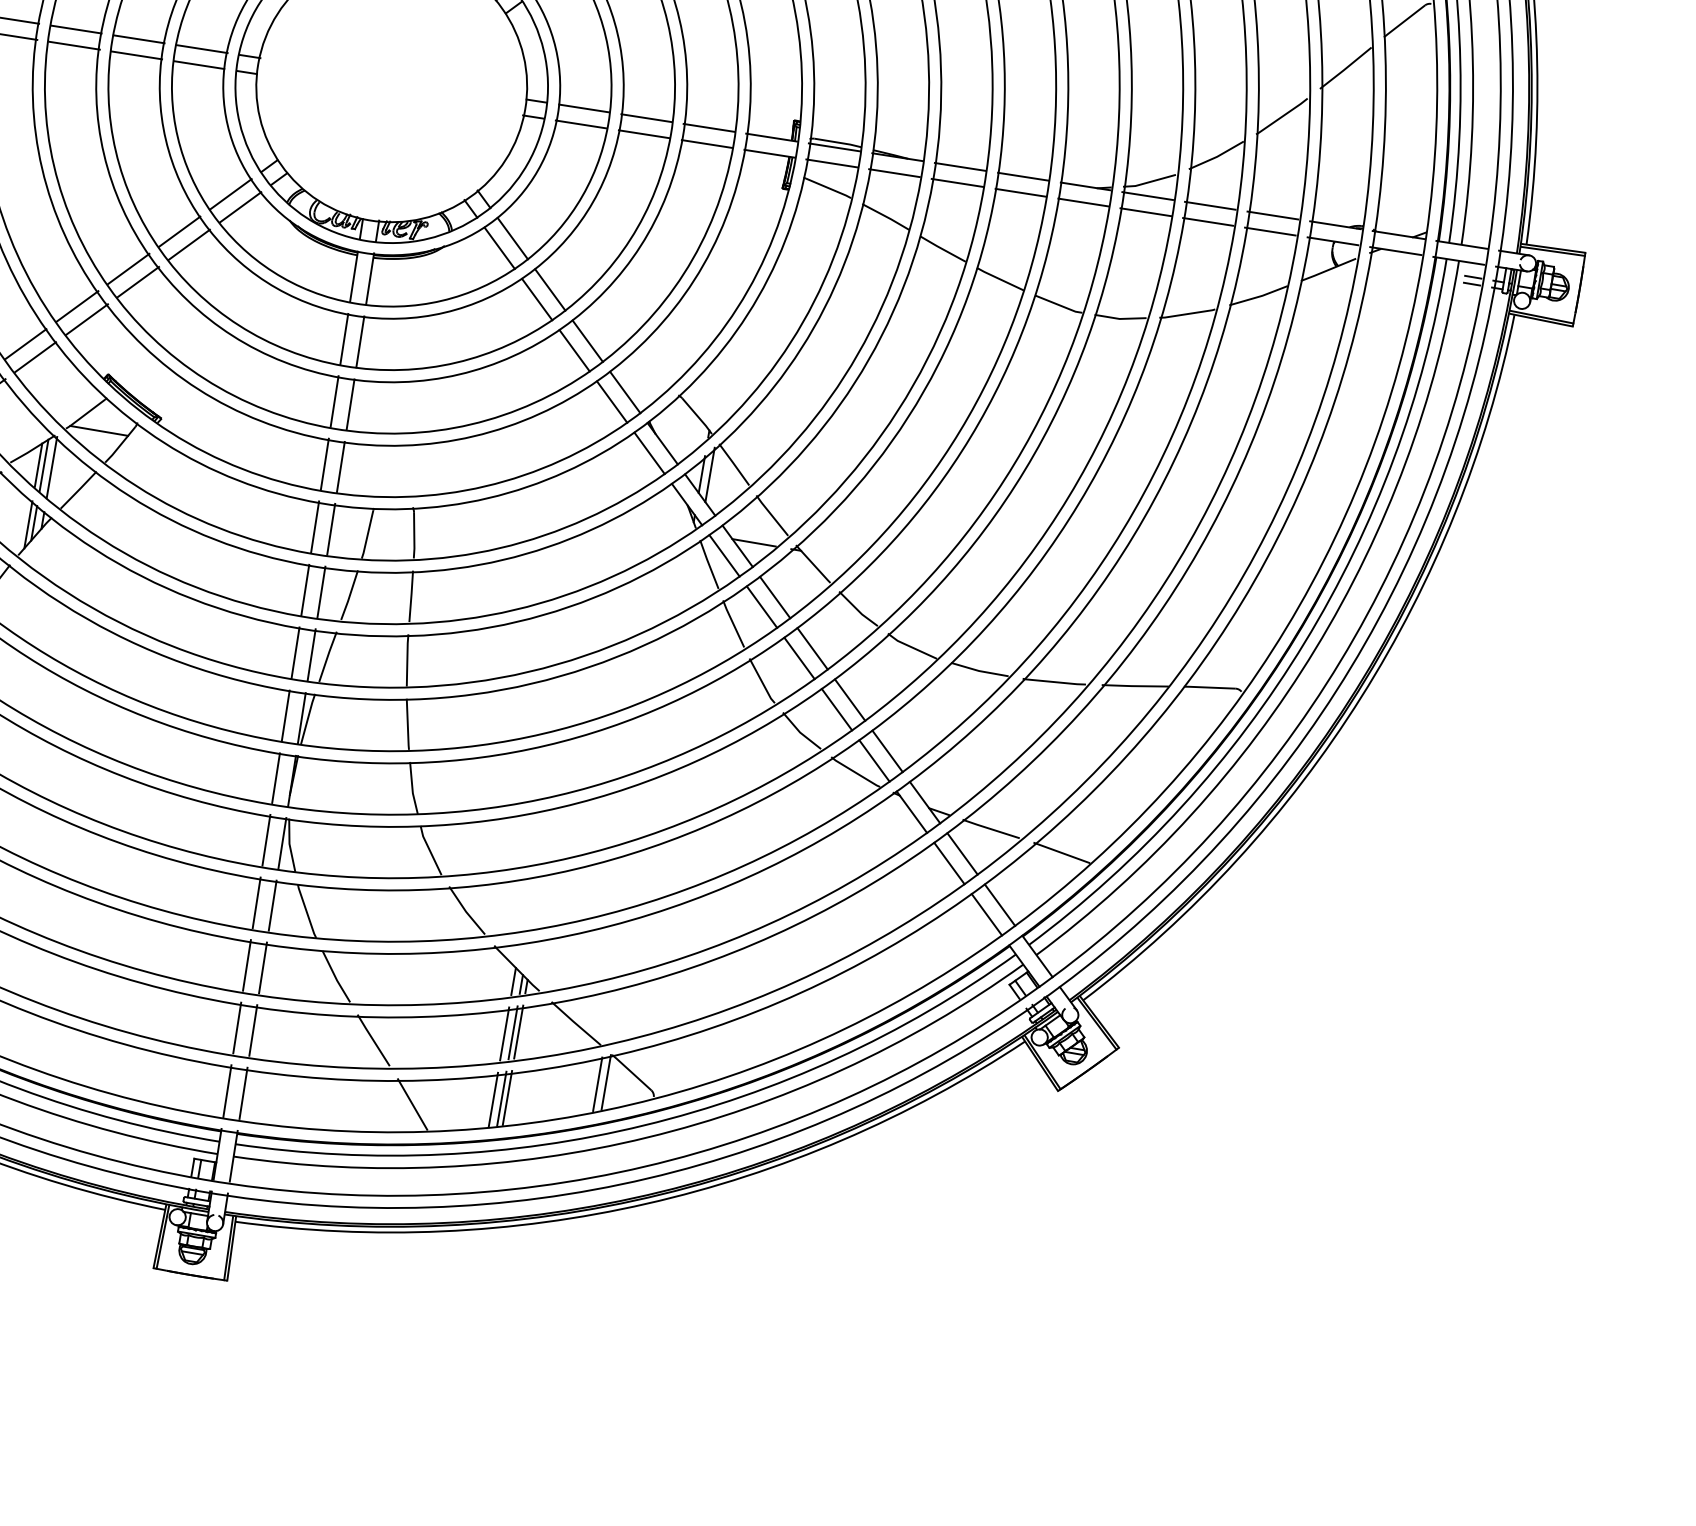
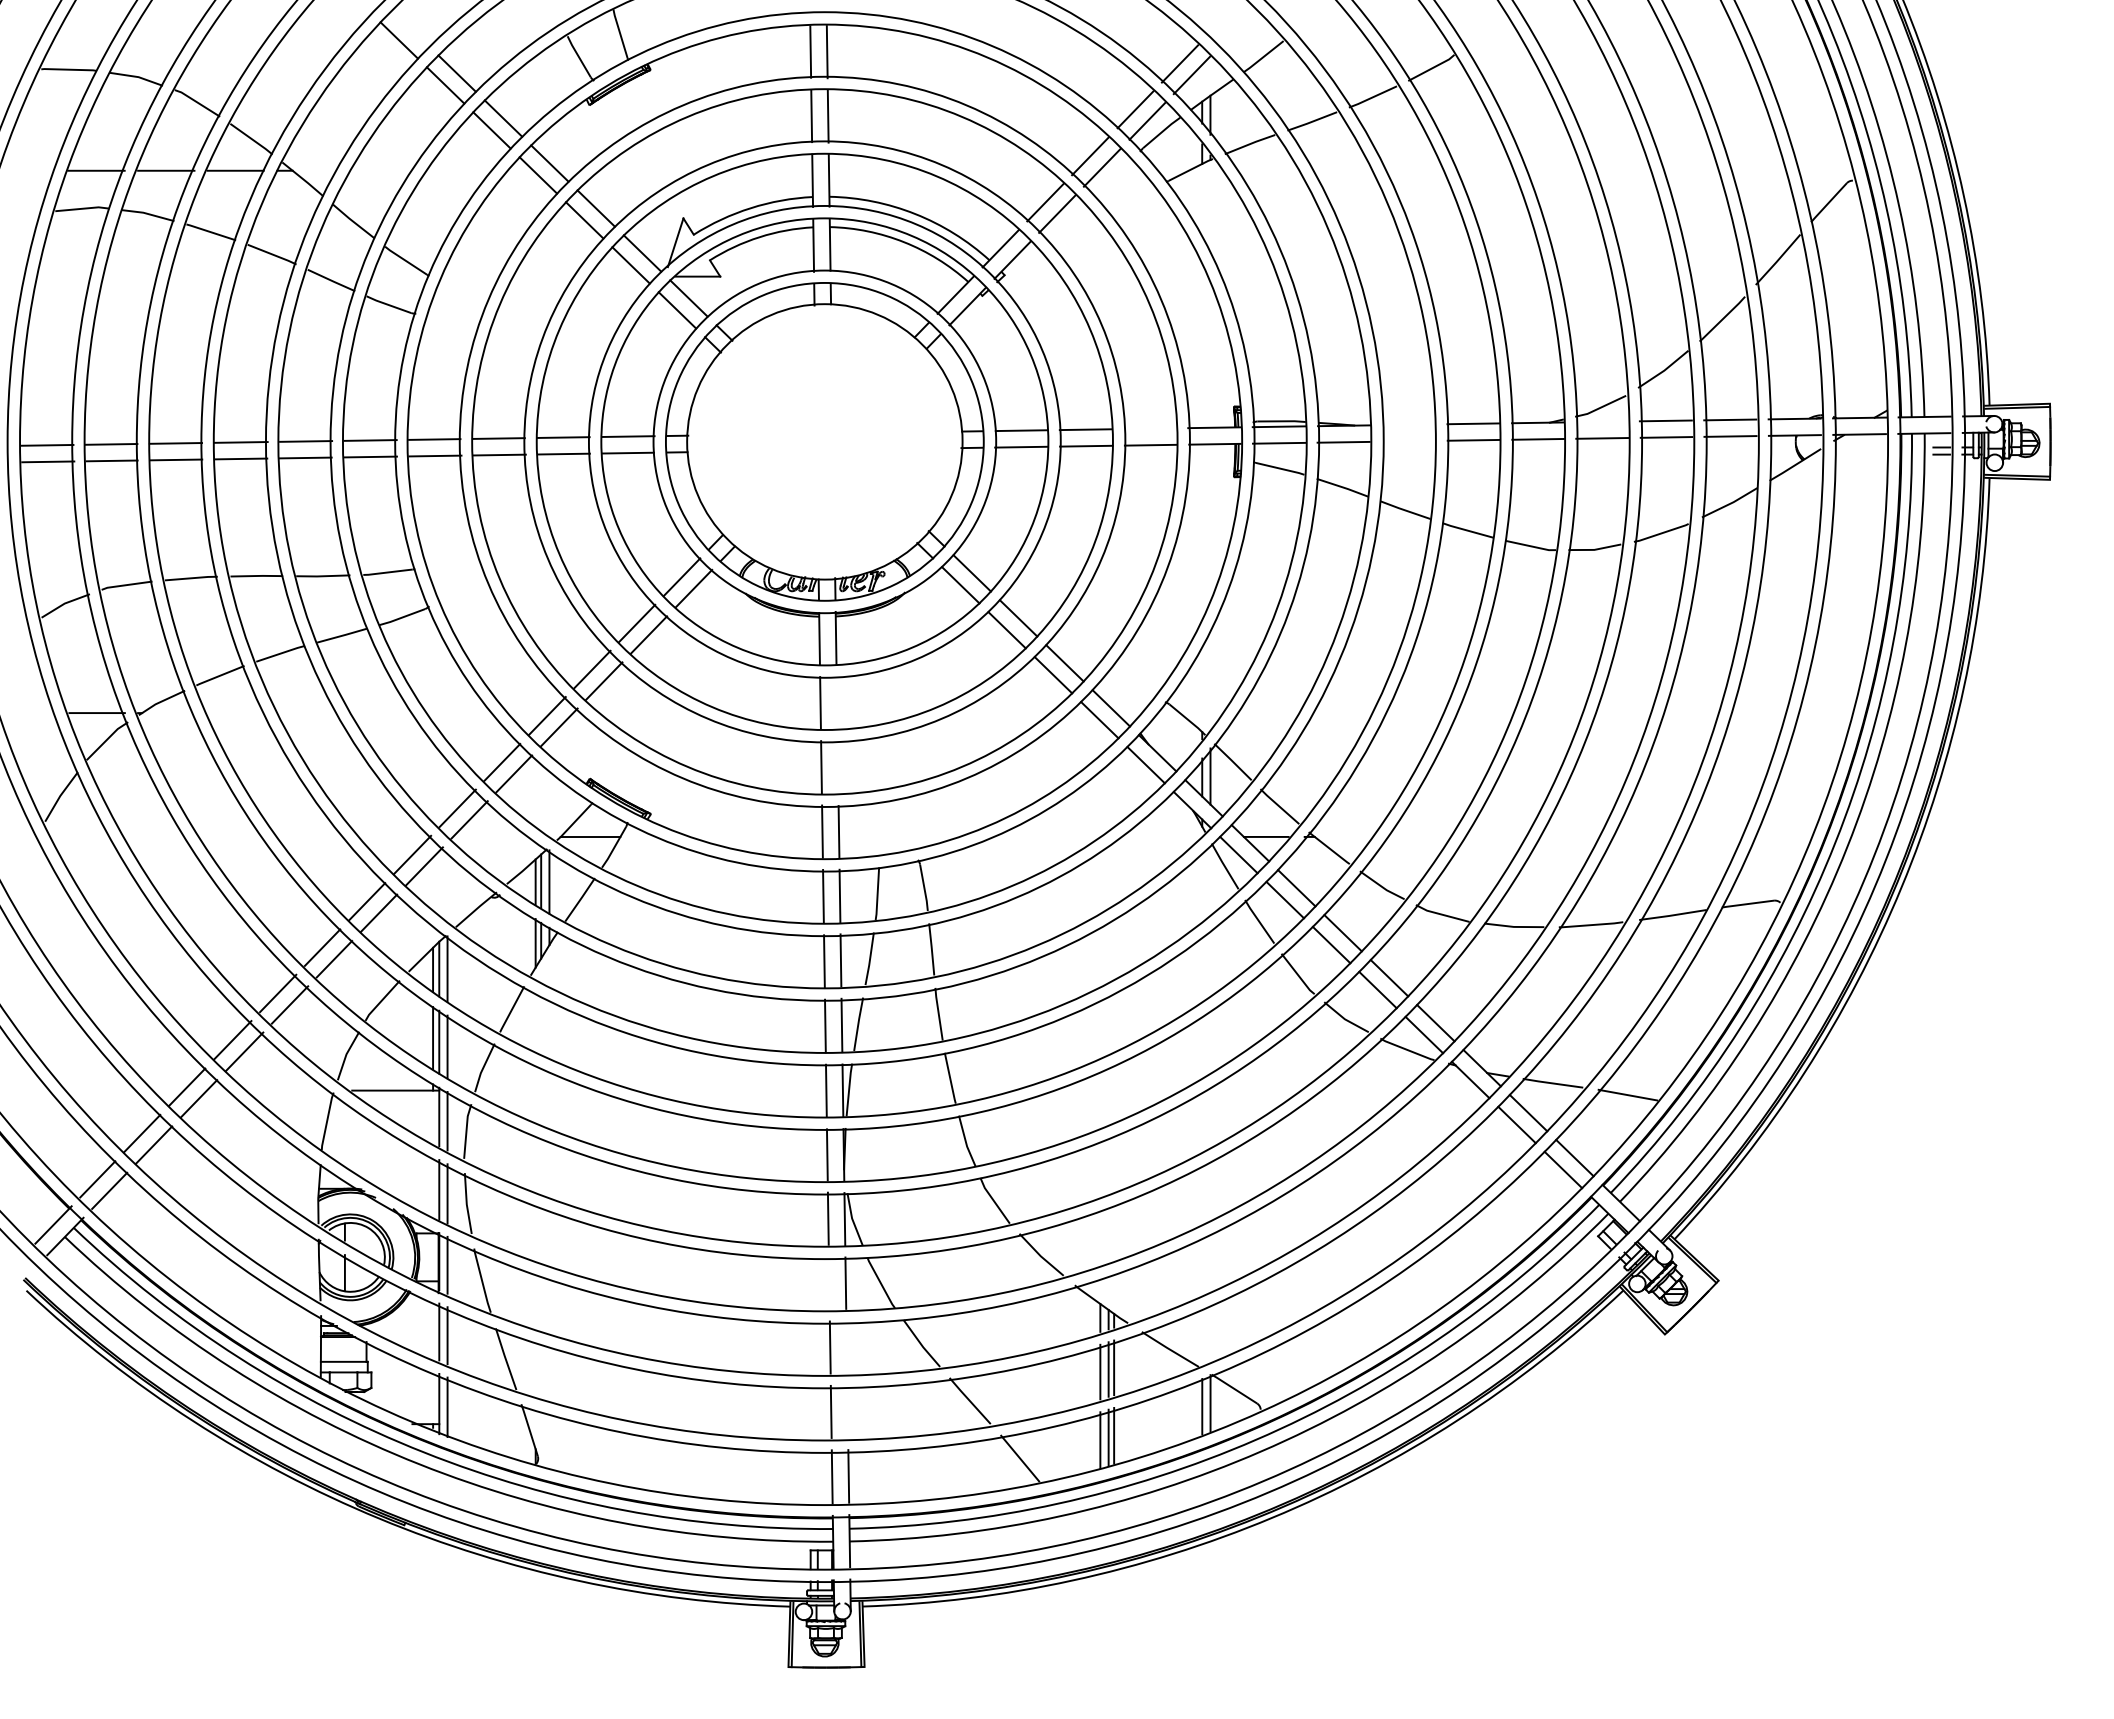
line: (708, 127) -> (1149, 428), removed
line: (960, 166) -> (1408, 424), removed
line: (957, 182) -> (1408, 440), removed
line: (1147, 195) -> (1601, 421), removed
line: (359, 341) -> (836, 702), removed
line: (350, 404) -> (837, 767), removed
line: (255, 903) -> (828, 1283), removed
line: (262, 968) -> (846, 1347), removed
line: (253, 1030) -> (847, 1411), removed

